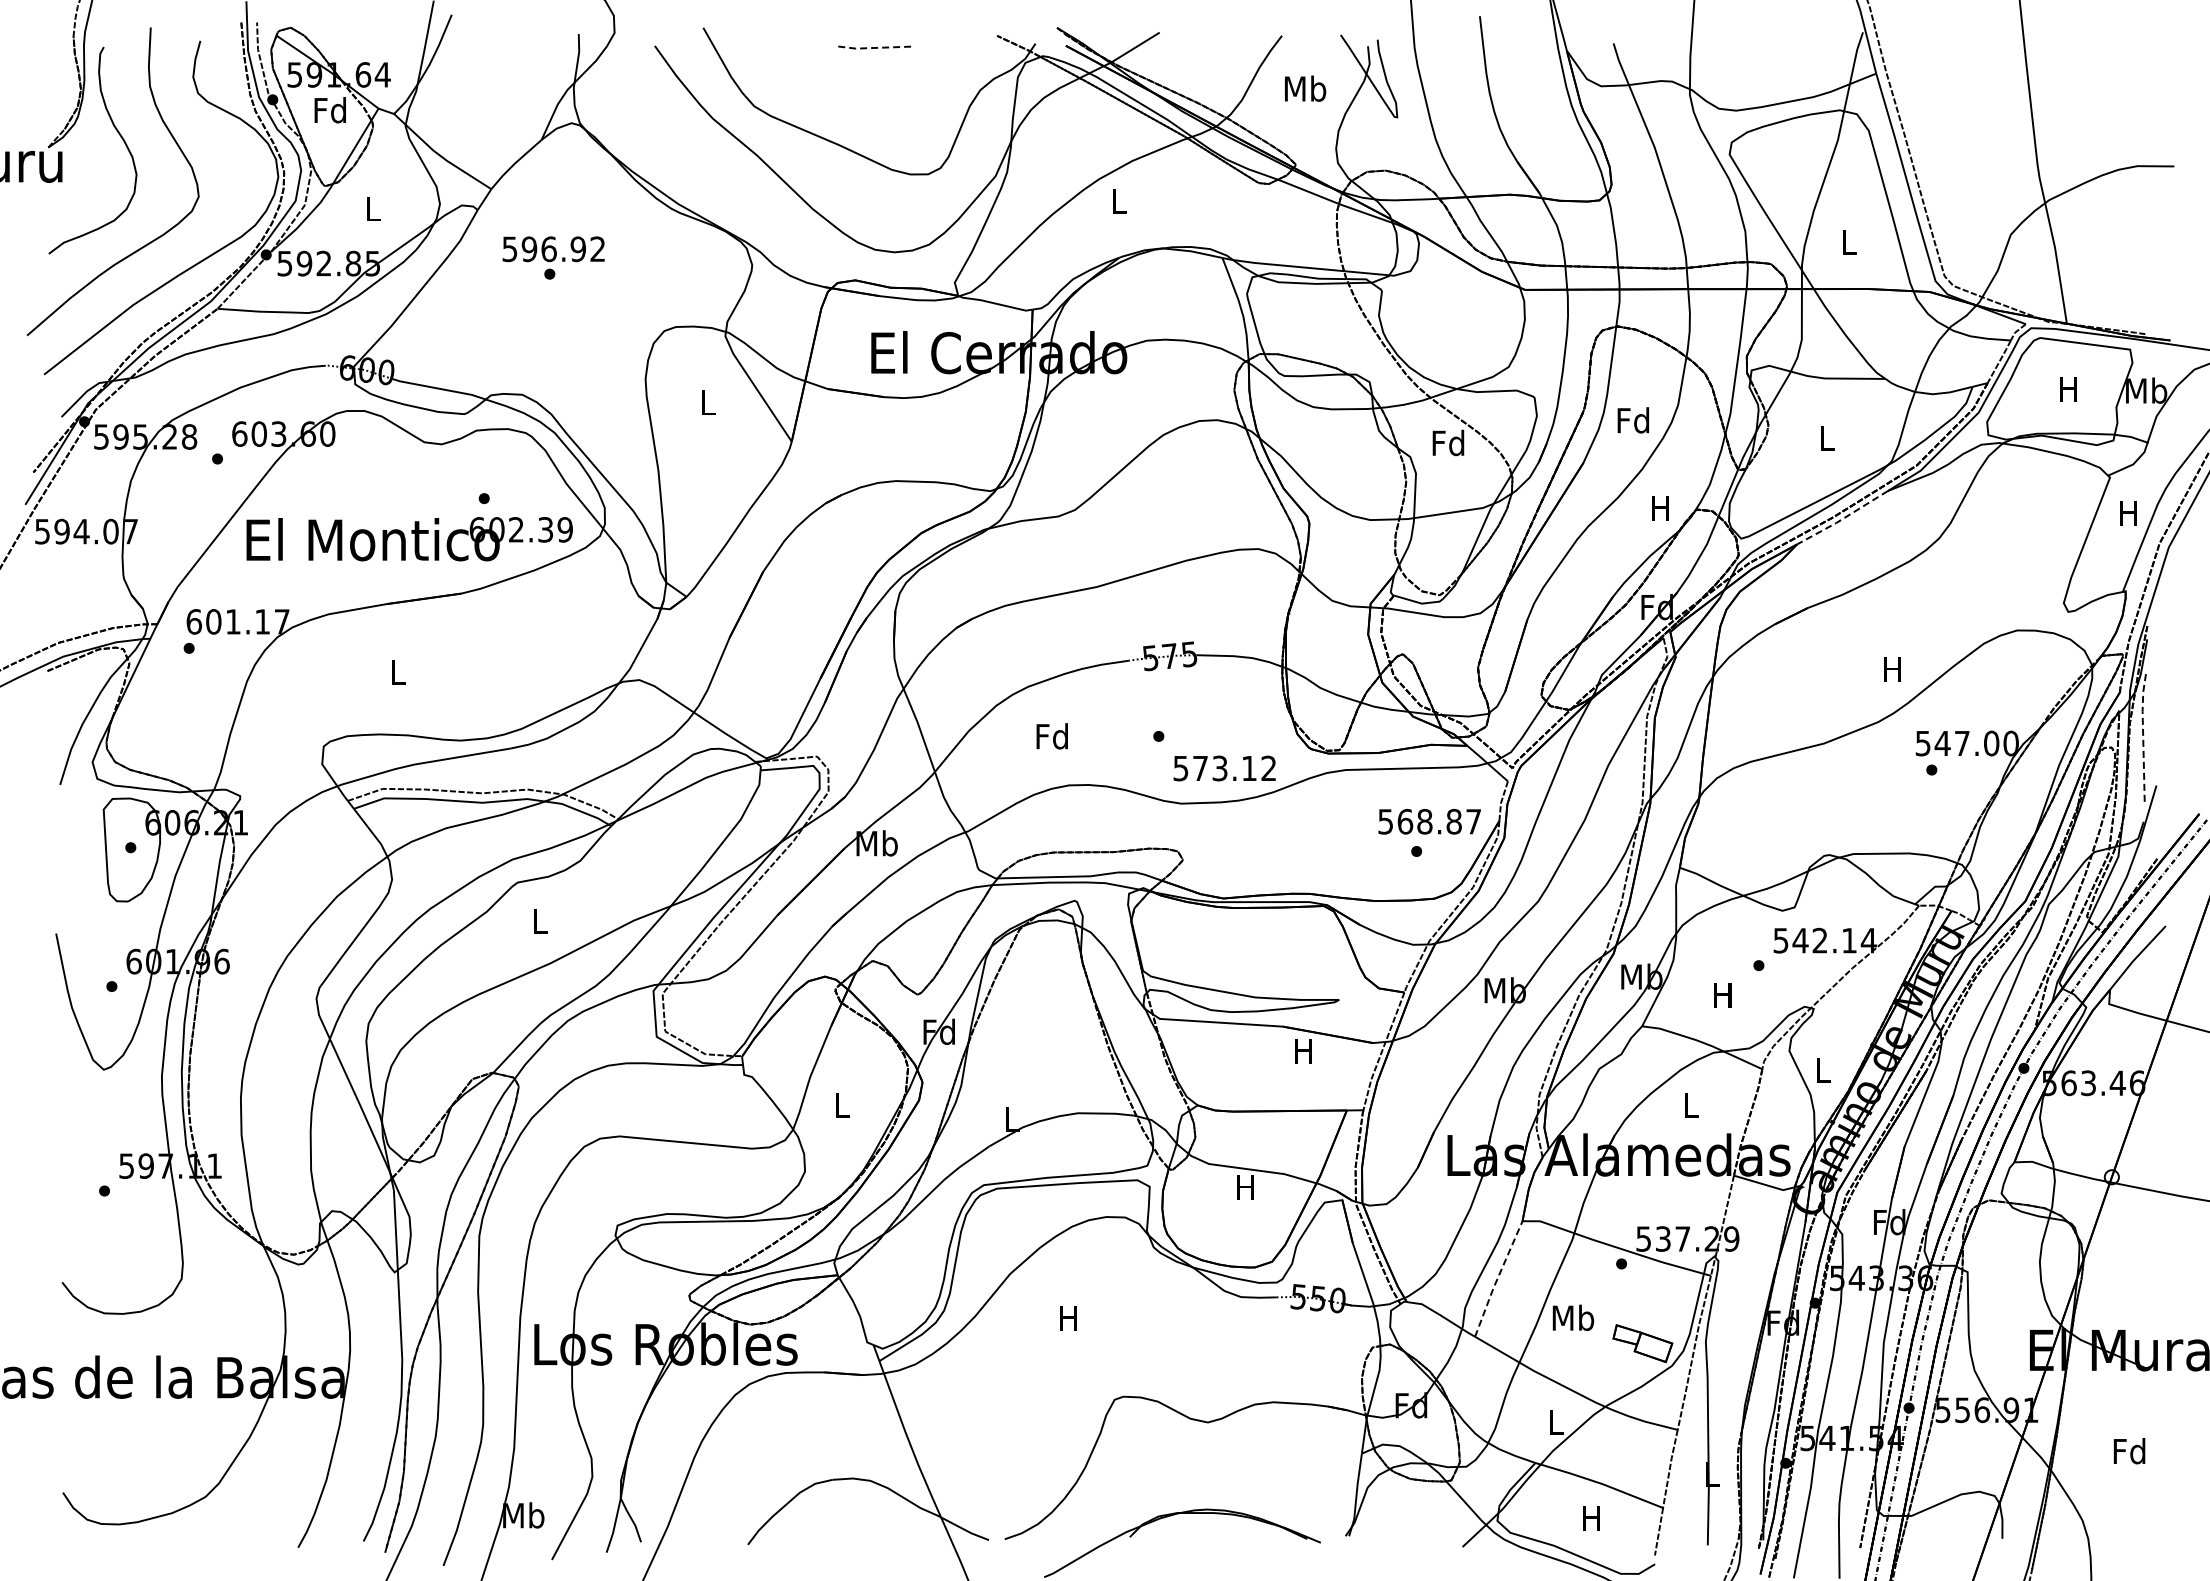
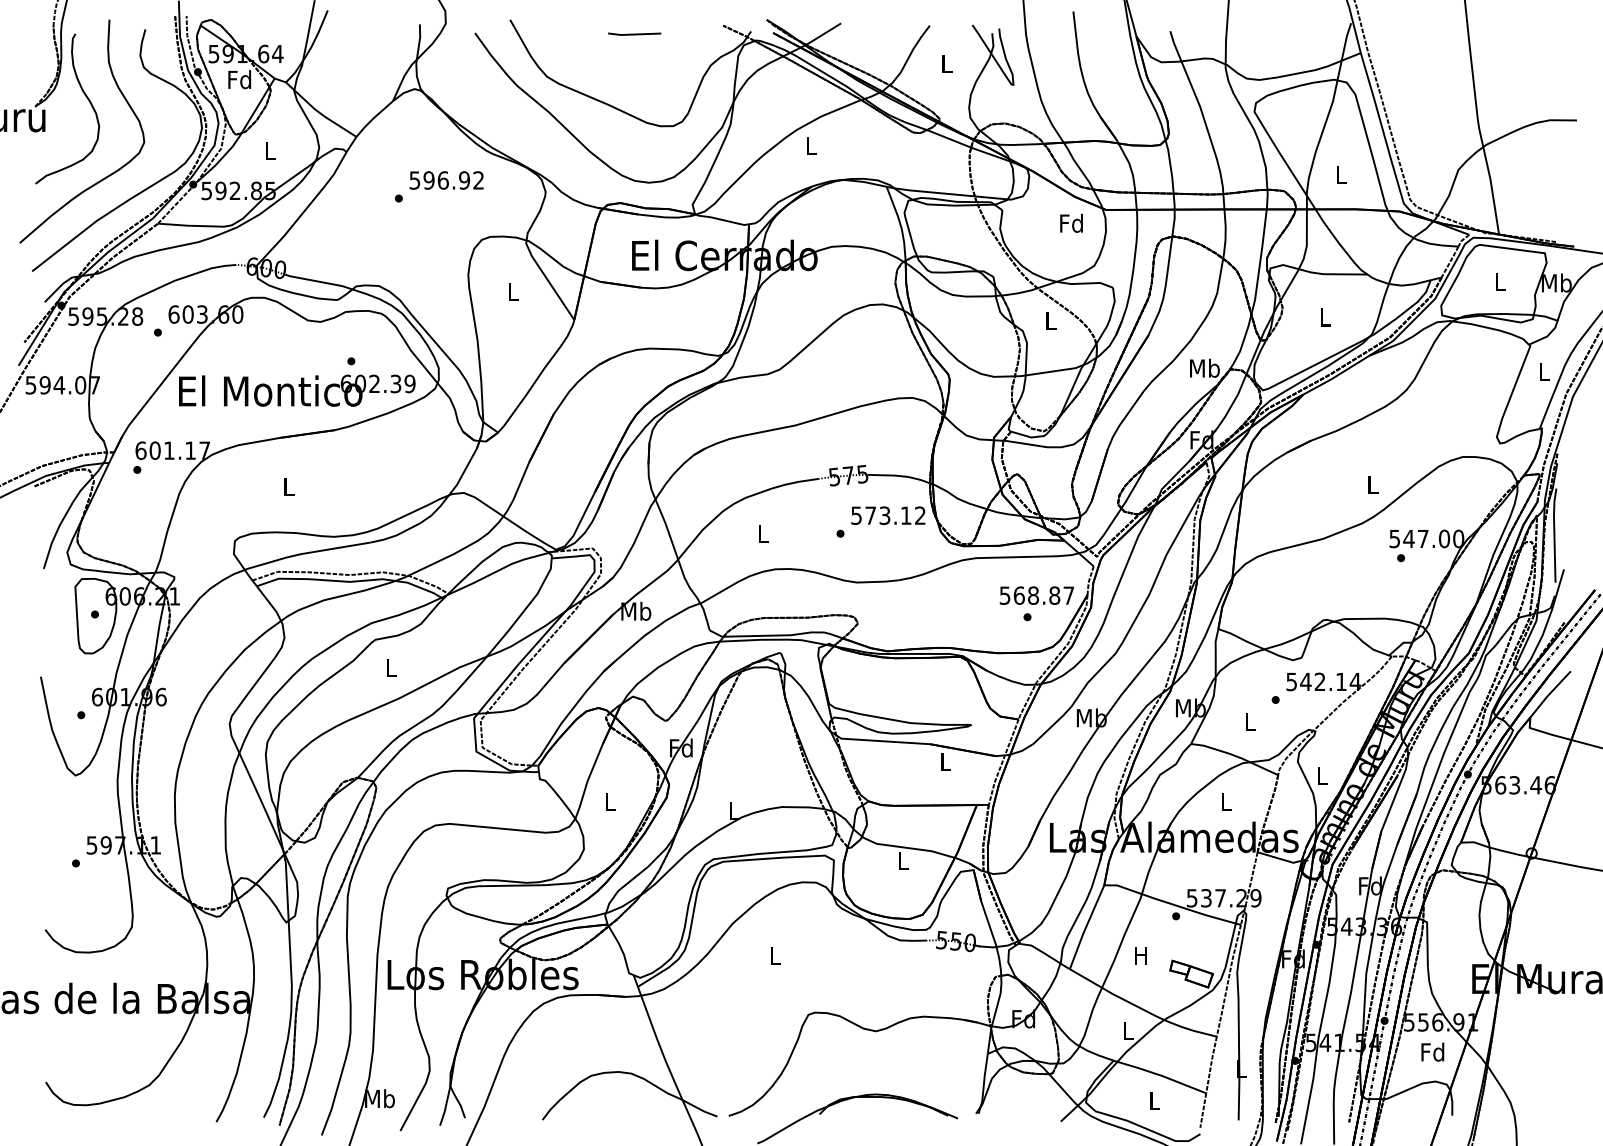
line: (874, 47) -> (634, 34), dashed -> solid
text: (1305, 88) -> (946, 63), Mb -> L
text: (553, 249) -> (446, 180), moved
text: (2068, 389) -> (1500, 282), H -> L
text: (1633, 420) -> (1071, 223), moved
text: (1448, 442) -> (1050, 320), Fd -> L
text: (1660, 508) -> (1204, 368), H -> Mb
text: (2128, 513) -> (1543, 372), H -> L
line: (1842, 519) -> (1336, 376), dashed -> solid
text: (1892, 669) -> (1372, 485), H -> L
text: (1051, 736) -> (762, 533), Fd -> L
line: (2143, 737) -> (1554, 534), dashed -> solid
text: (1224, 768) -> (888, 515), moved
text: (1722, 995) -> (1249, 721), H -> L
text: (1303, 1051) -> (945, 762), H -> L
text: (1245, 1187) -> (903, 860), H -> L
line: (1497, 1278) -> (1086, 926), dashed -> solid
text: (1573, 1317) -> (1141, 955), Mb -> H
text: (1068, 1318) -> (775, 955), H -> L
text: (2129, 1451) -> (1432, 1052), moved
text: (1591, 1518) -> (1154, 1100), H -> L

